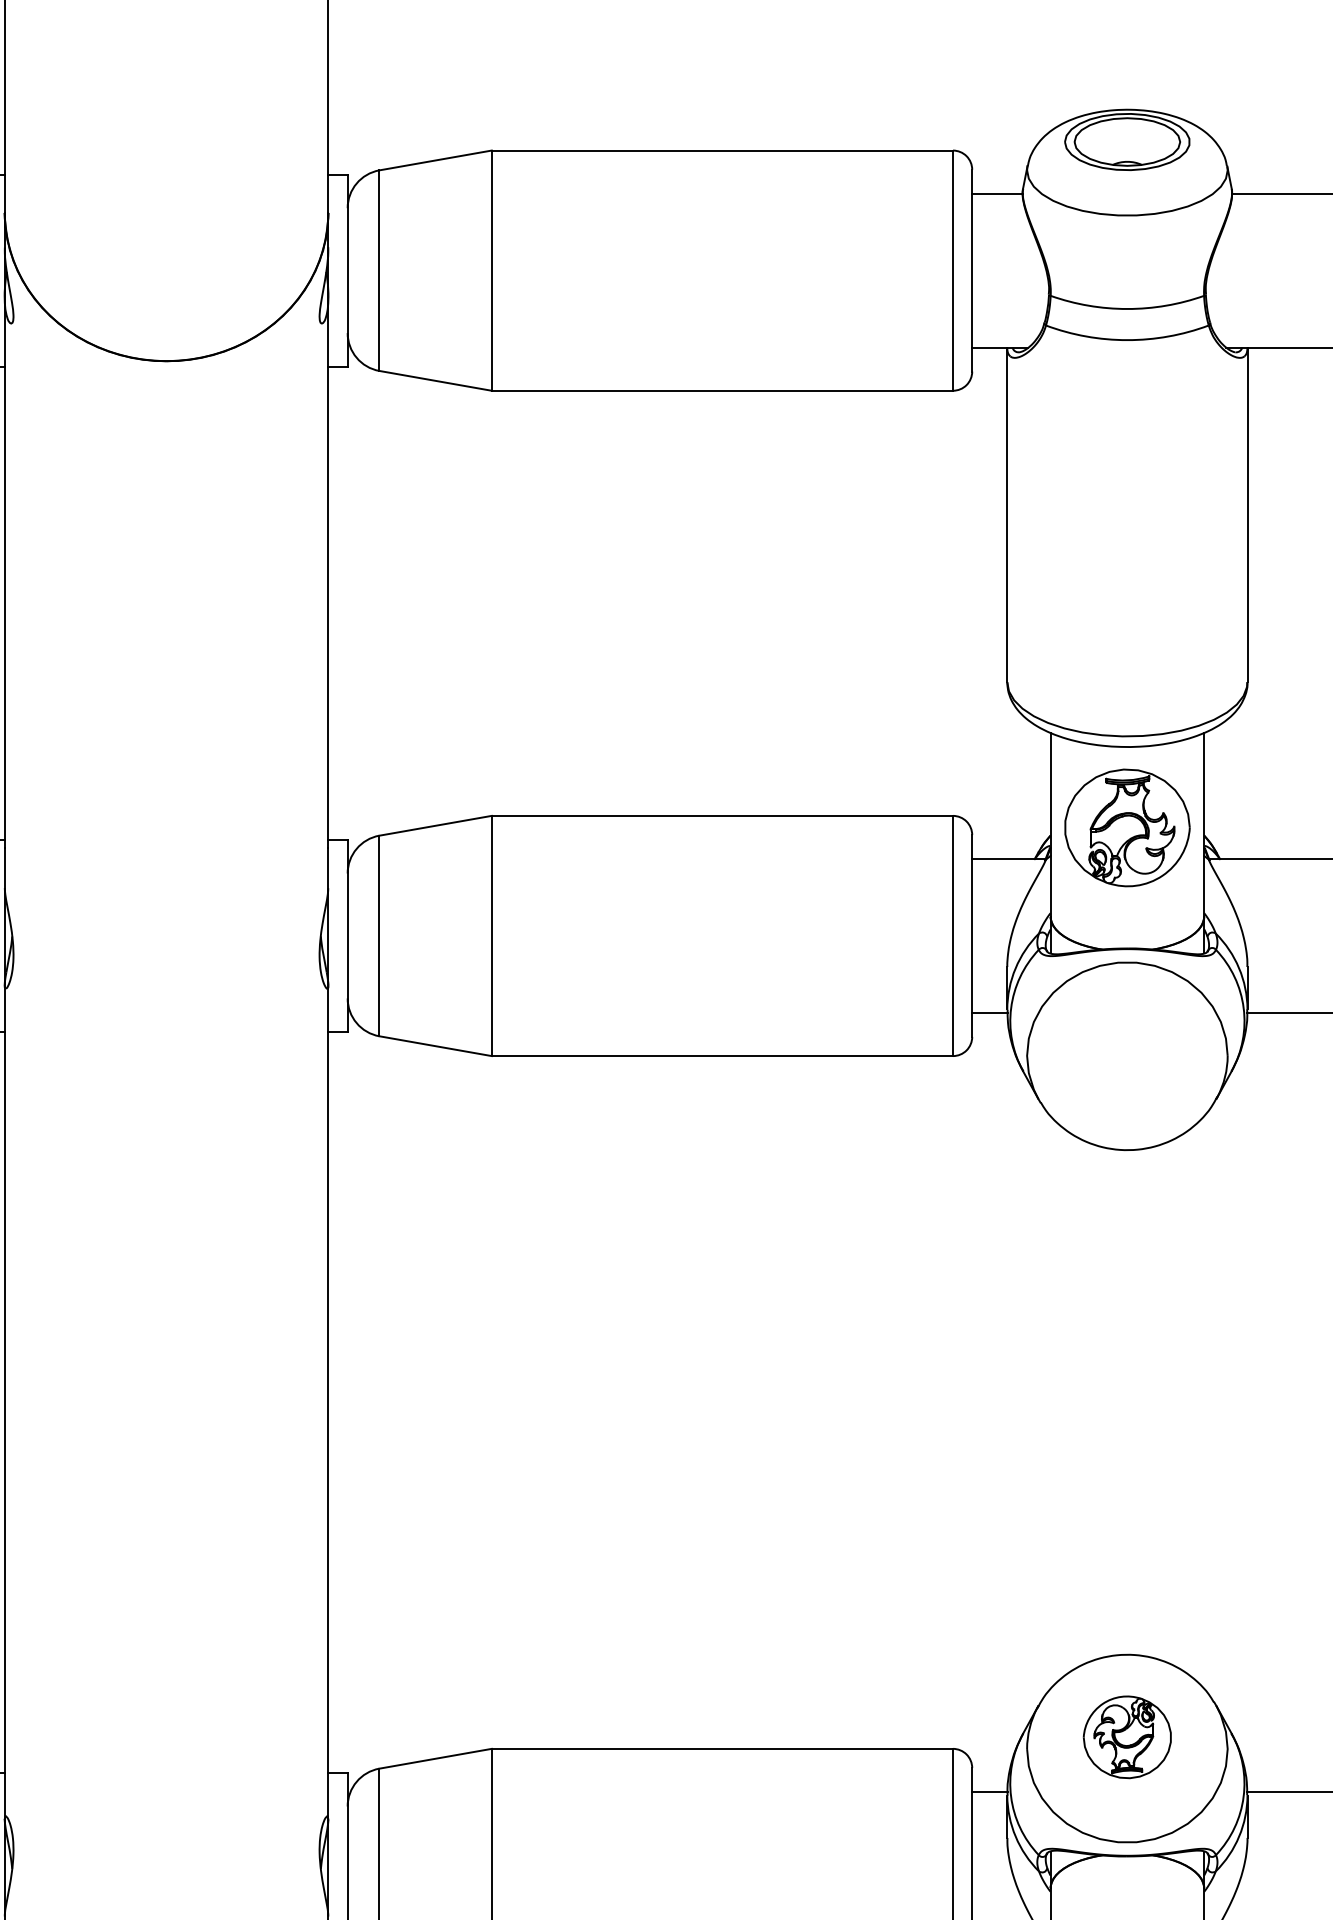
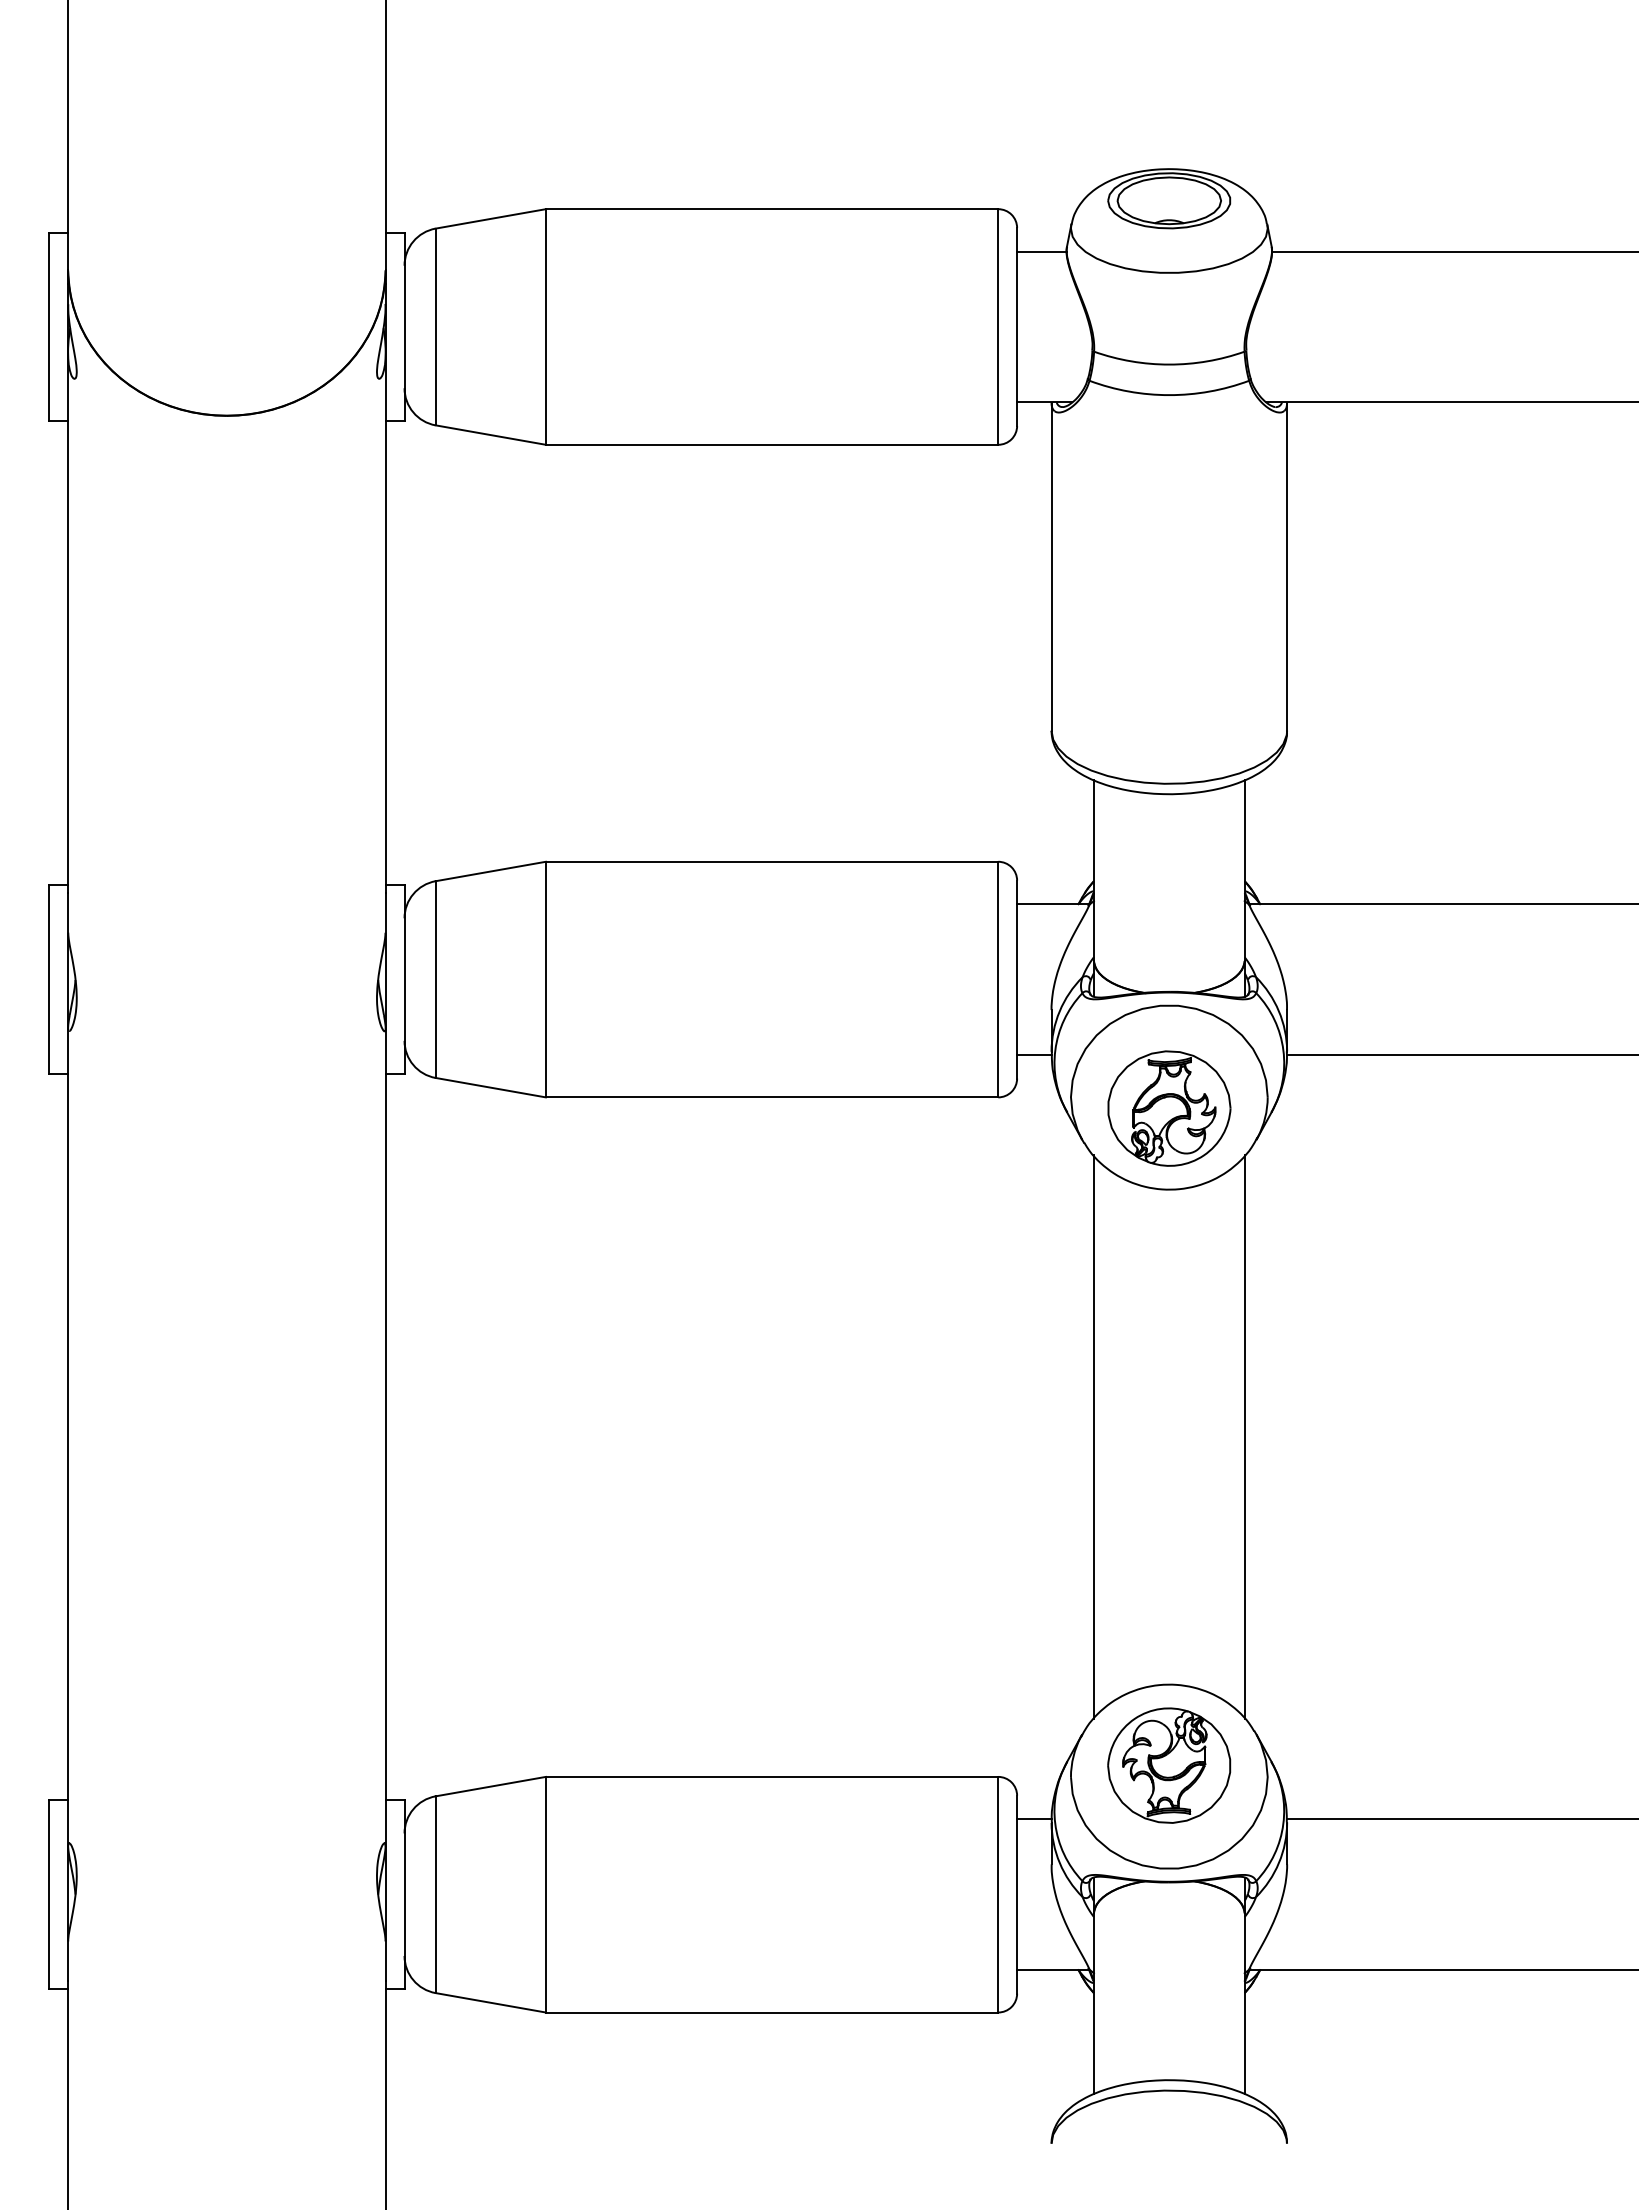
part: (1127, 827) -> (1169, 1108), moved
line: (1204, 1401) -> (1244, 1436), added
line: (1050, 1402) -> (1093, 1437), added
part: (1127, 1737) -> (1169, 1765), size x1.43

